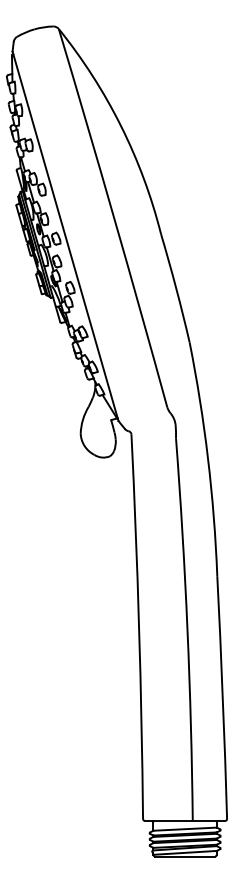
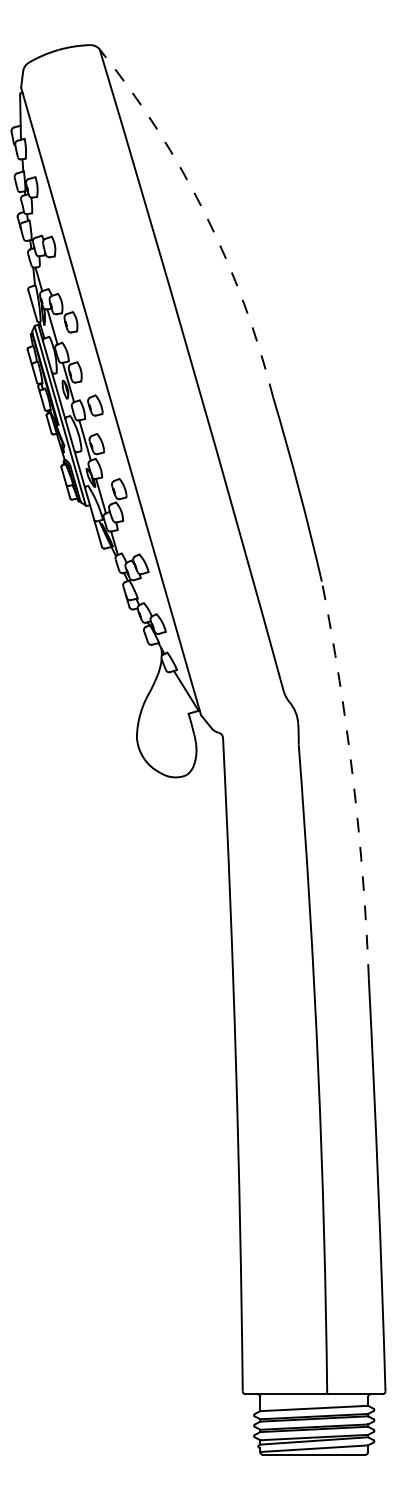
arc: (121, 126) -> (206, 214), solid -> dashed
arc: (208, 458) -> (353, 778), solid -> dashed

